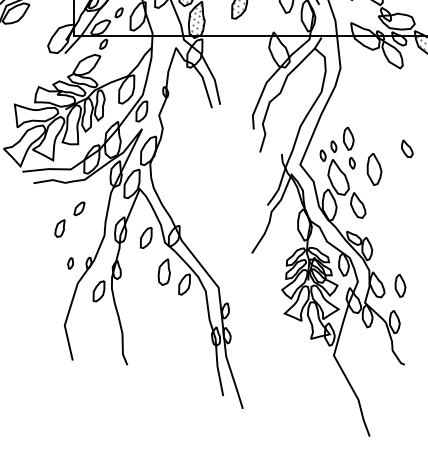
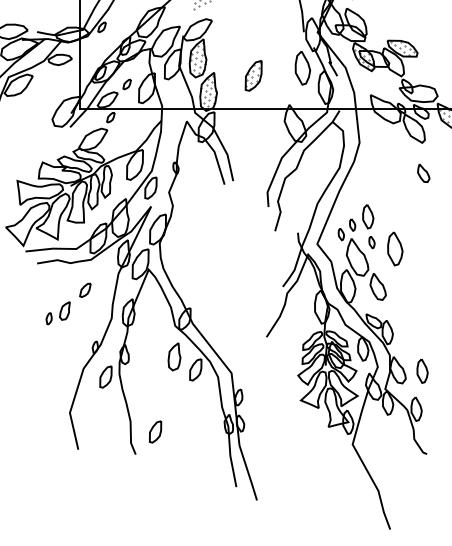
part: (407, 148) -> (423, 172), moved
part: (146, 237) -> (155, 431), moved
part: (70, 263) -> (48, 318), moved

